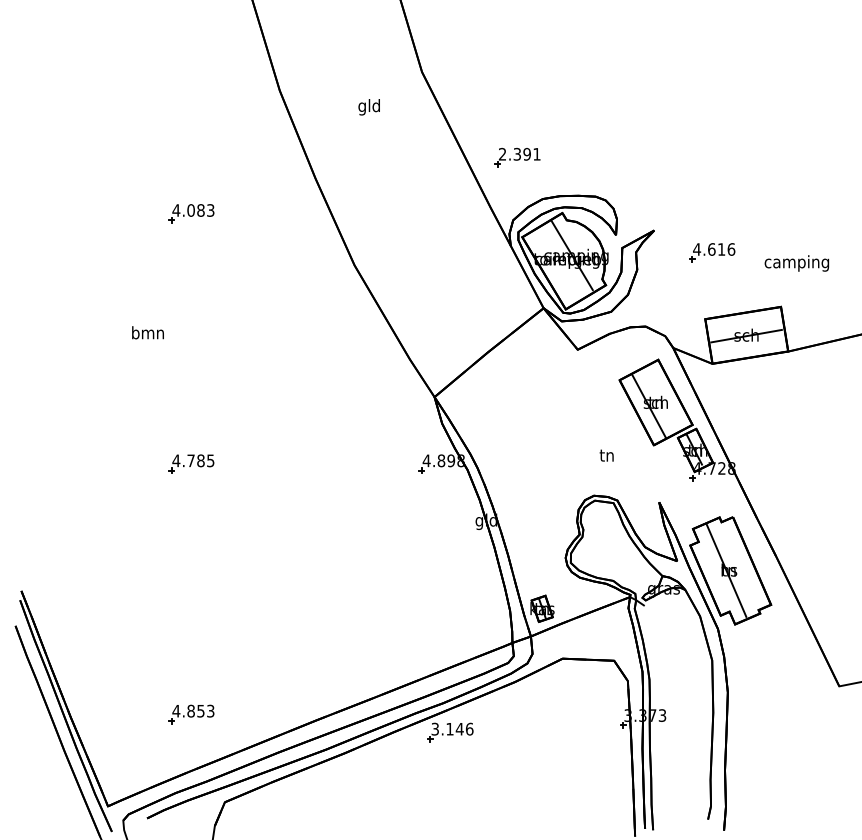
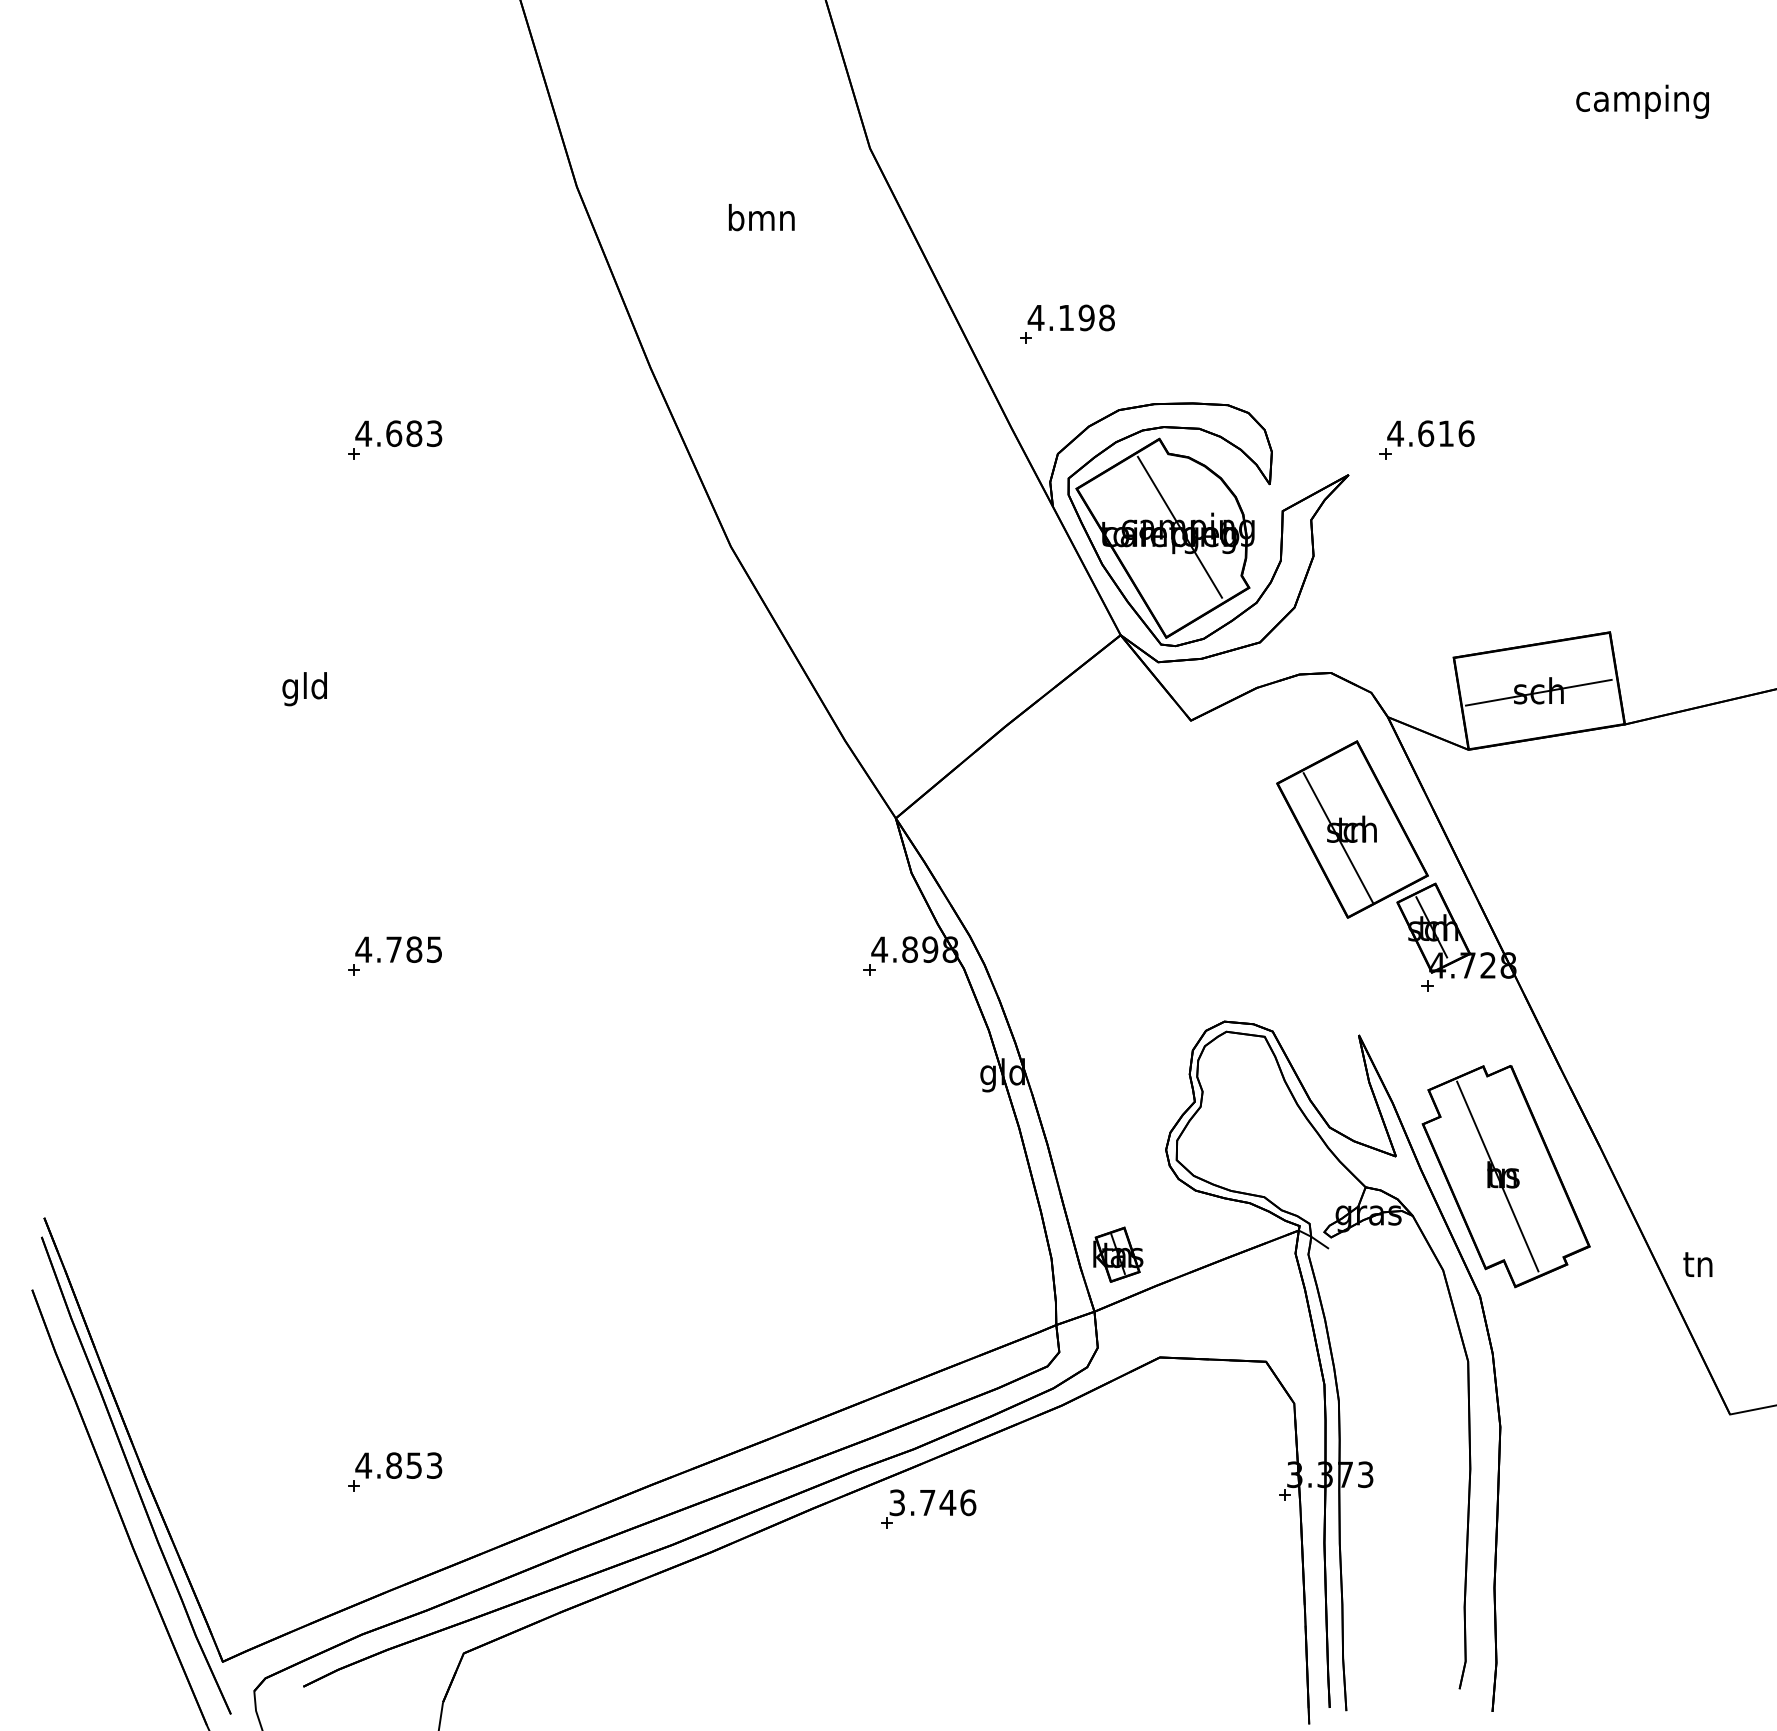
text: (369, 107) -> (761, 221), gld -> bmn
text: (519, 153) -> (1070, 316), 2.391 -> 4.198
text: (190, 210) -> (392, 433), 4.083 -> 4.683
part: (712, 252) -> (1427, 439), moved
text: (796, 263) -> (1641, 101), moved
text: (147, 334) -> (304, 689), bmn -> gld
text: (606, 455) -> (1697, 1264), moved
text: (449, 729) -> (926, 1503), 3.146 -> 3.746

